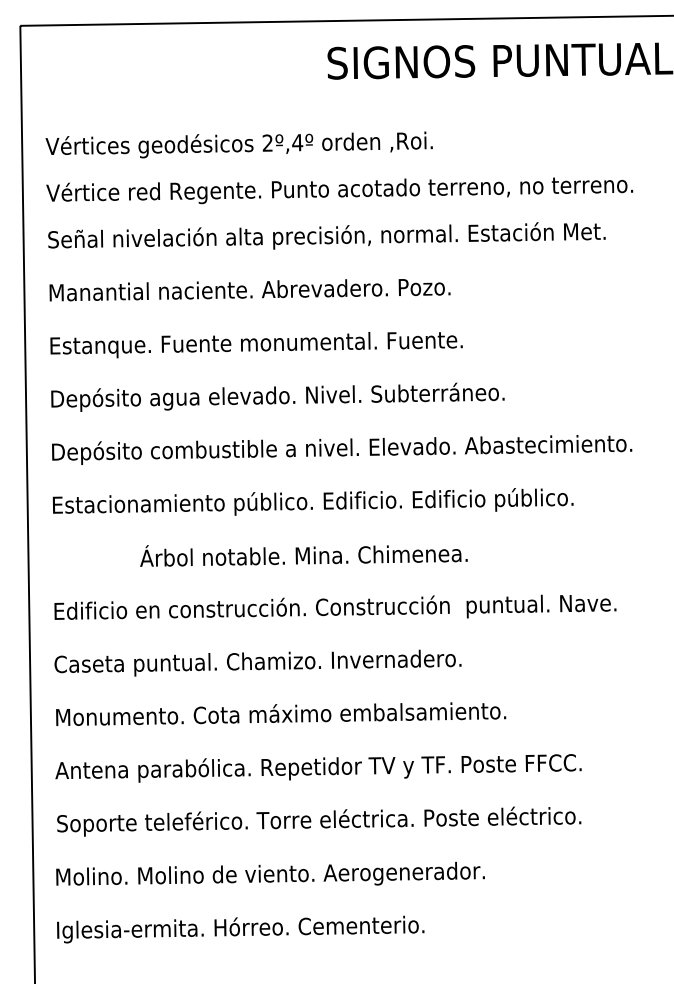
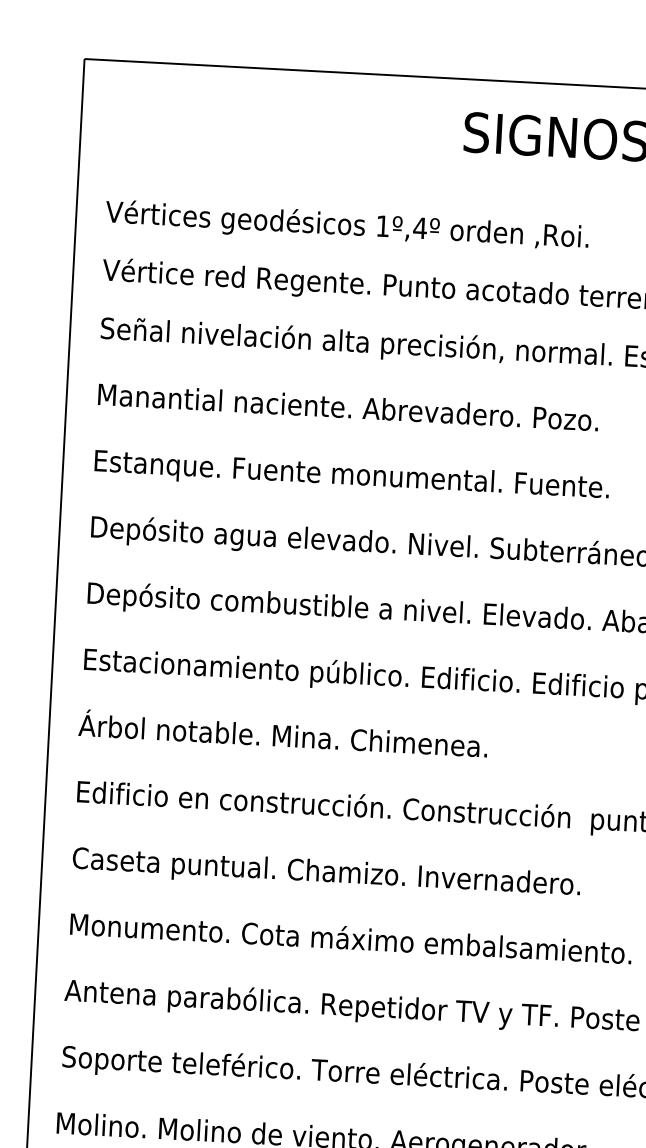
text: (267, 142) -> (382, 225), 2º,4º -> 1º,4º
text: (303, 555) -> (282, 735), moved

